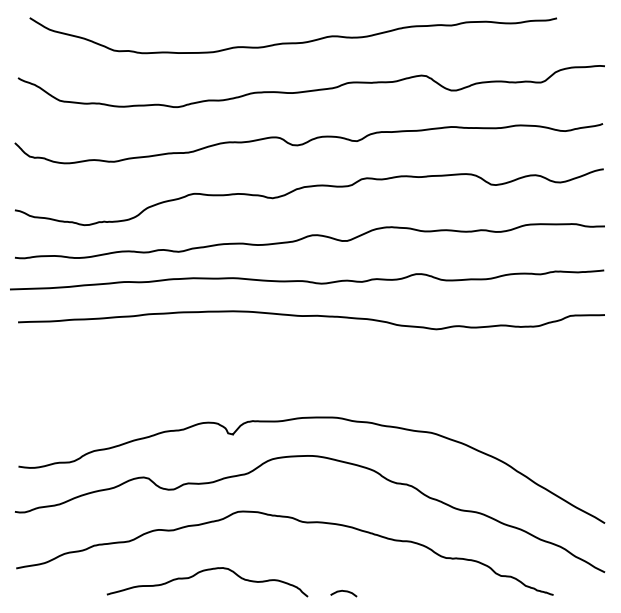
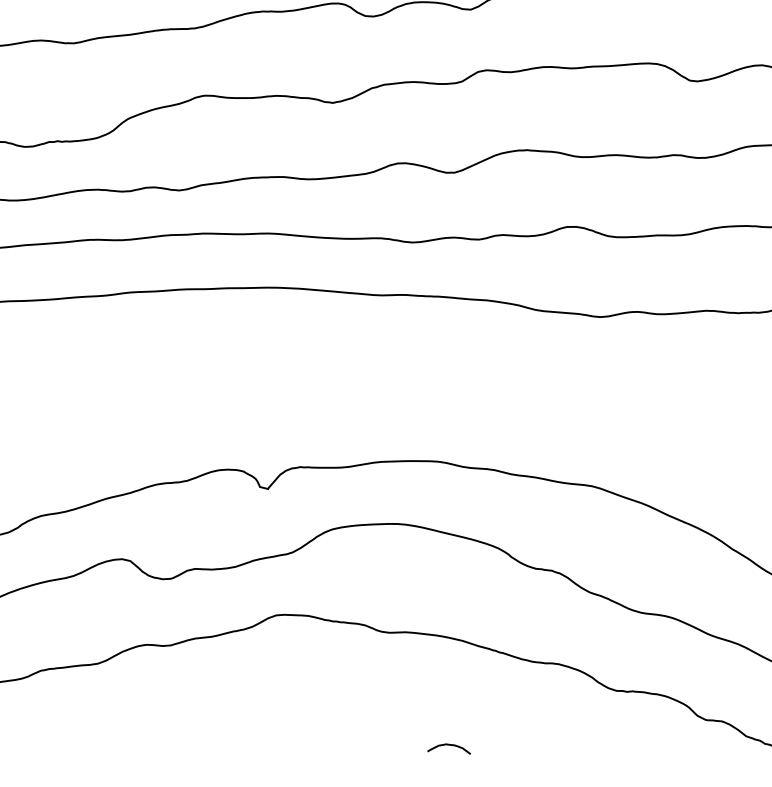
curve: (205, 571) -> (223, 712), removed

